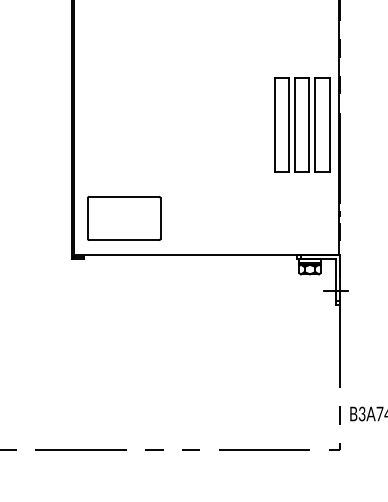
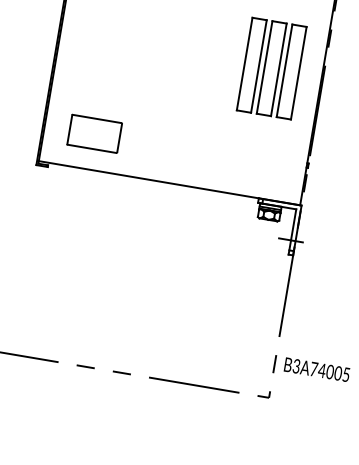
part: (302, 124) -> (272, 68), moved
part: (124, 218) -> (94, 133), size x0.7

